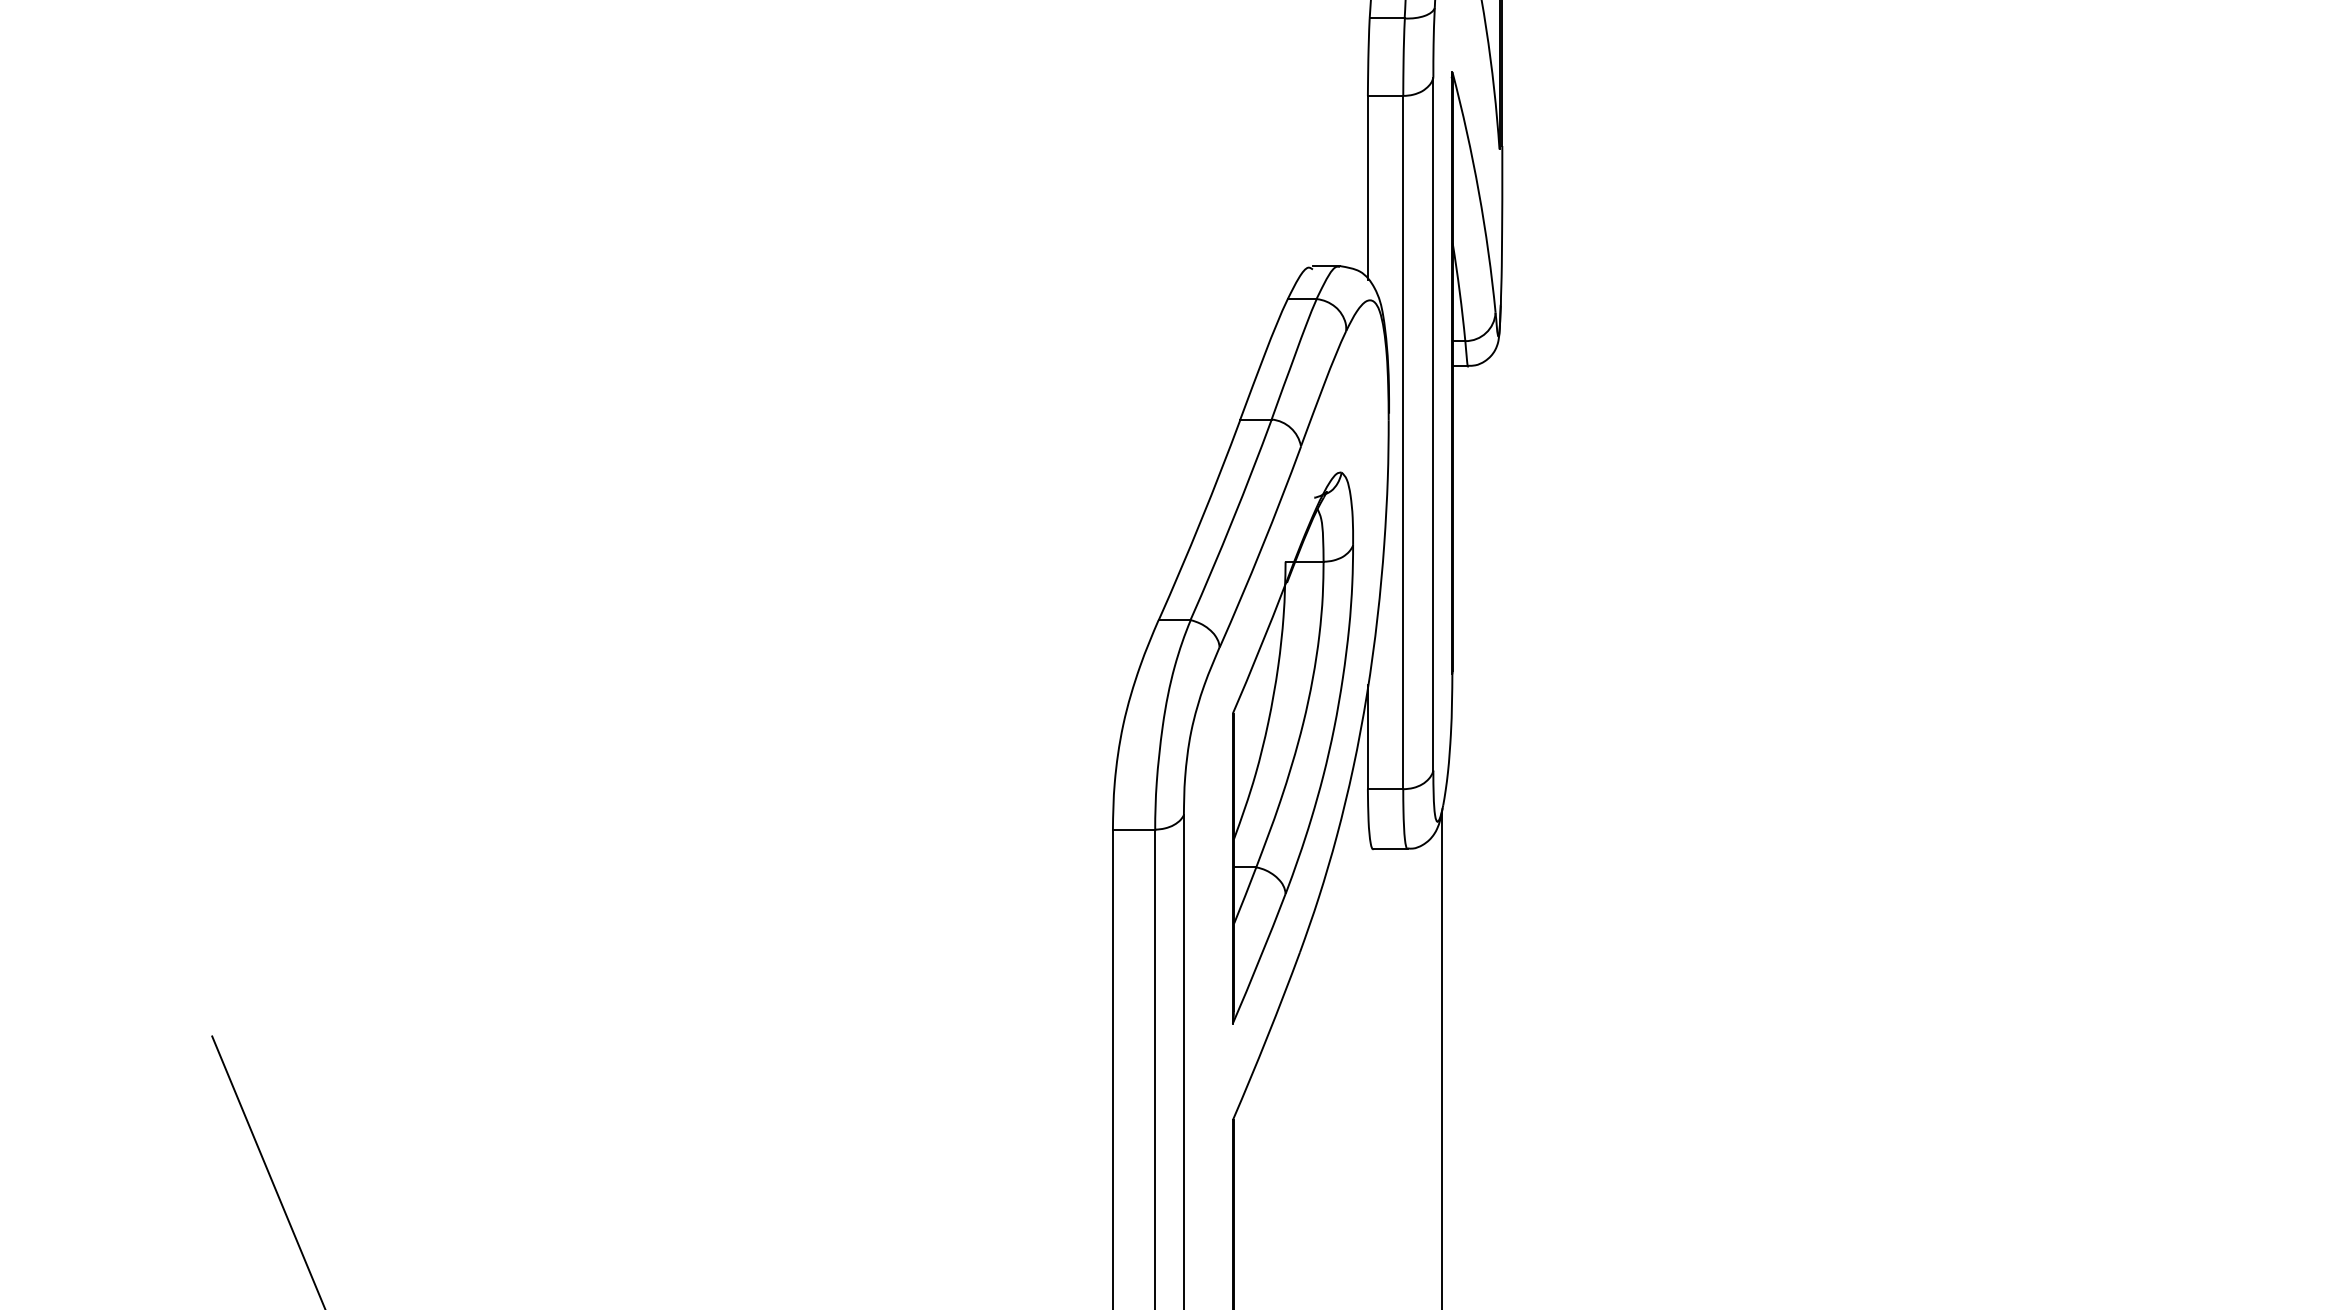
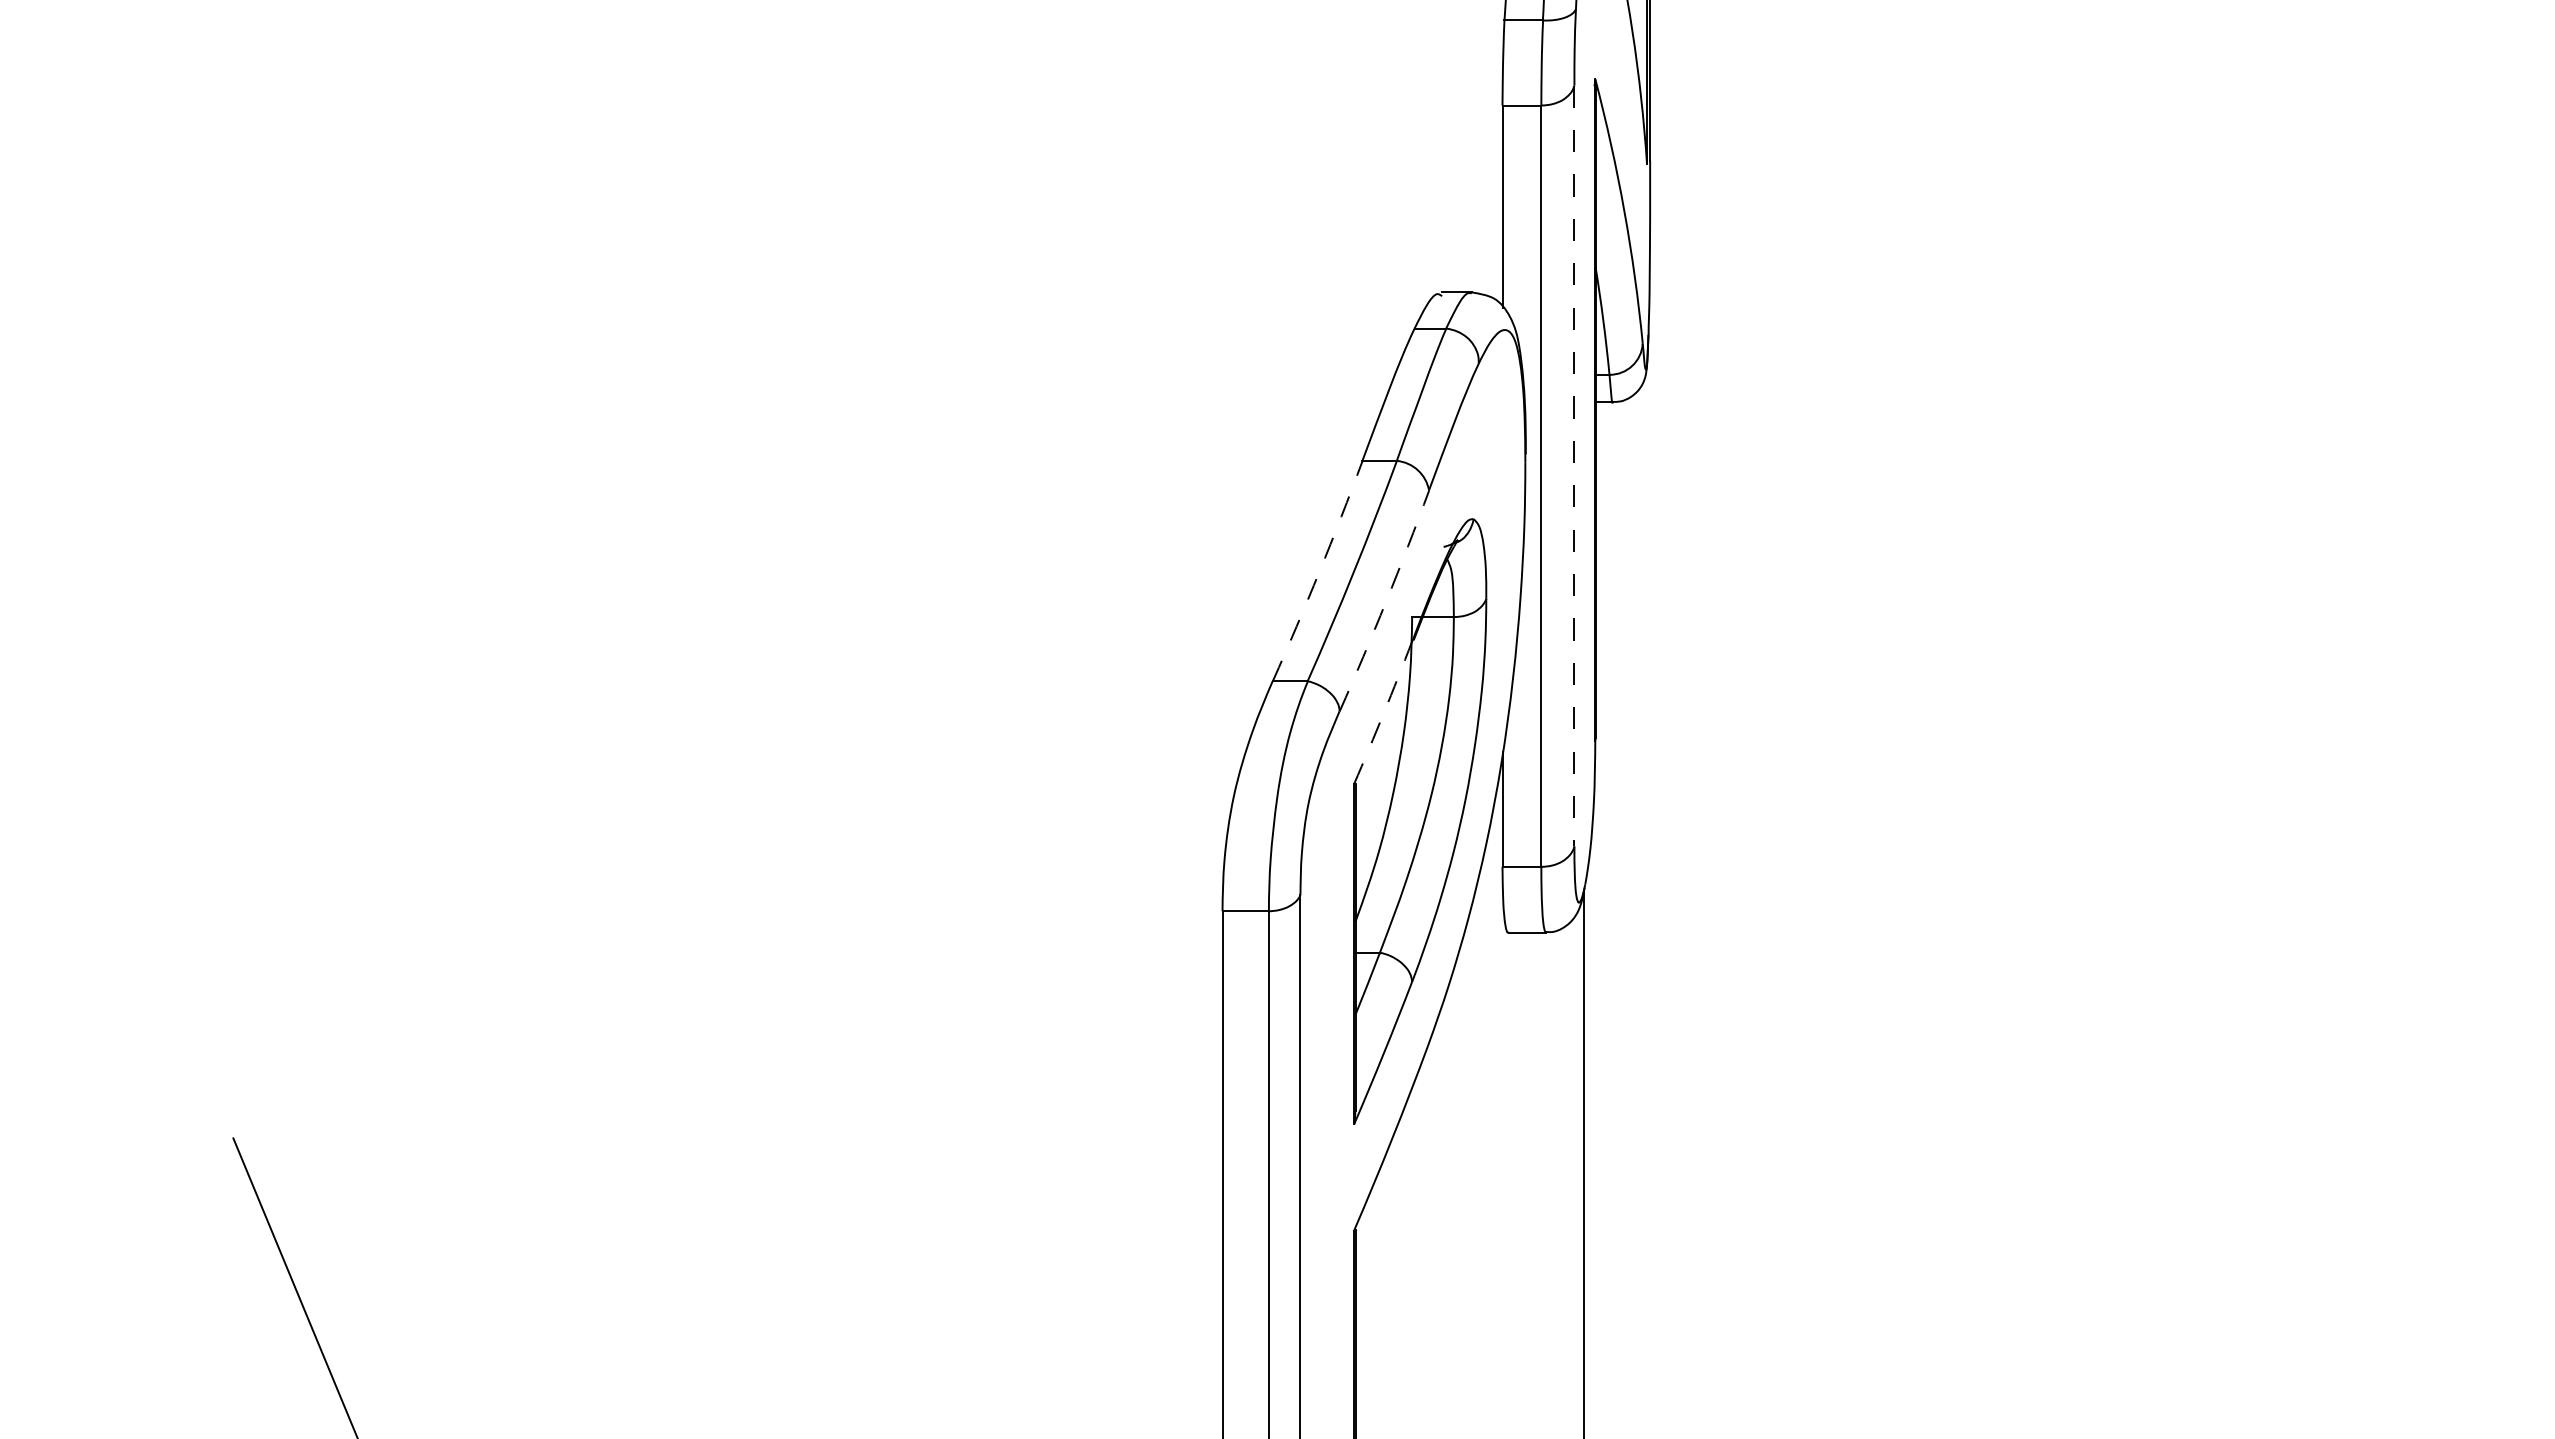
line: (1433, 424) -> (1574, 466), solid -> dashed
arc: (1201, 520) -> (1319, 571), solid -> dashed
arc: (1262, 547) -> (1386, 601), solid -> dashed
arc: (1259, 649) -> (1383, 713), solid -> dashed

